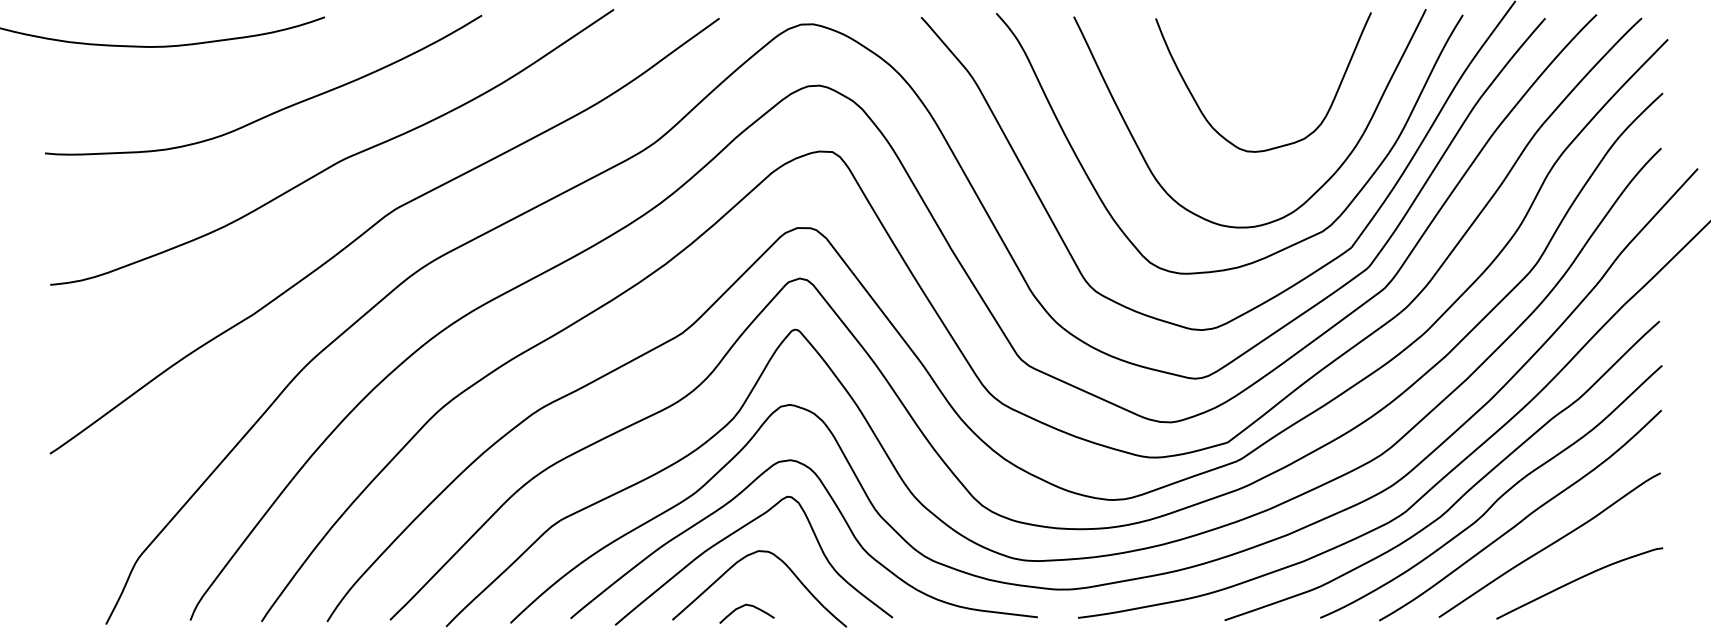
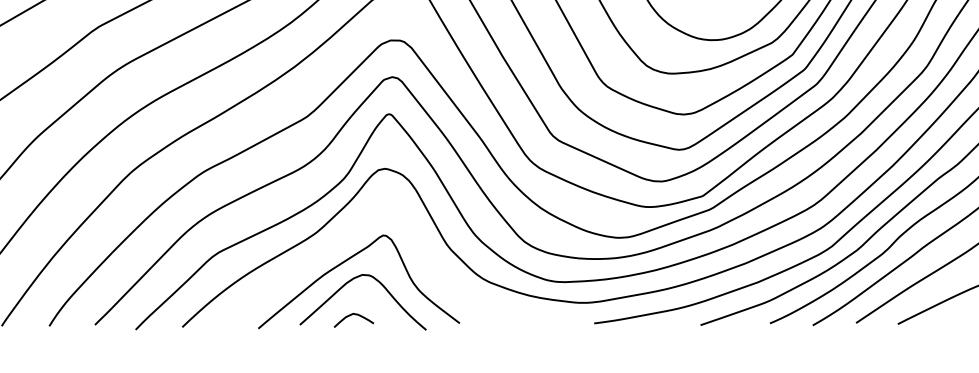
curve: (841, 516) -> (422, 249), removed

